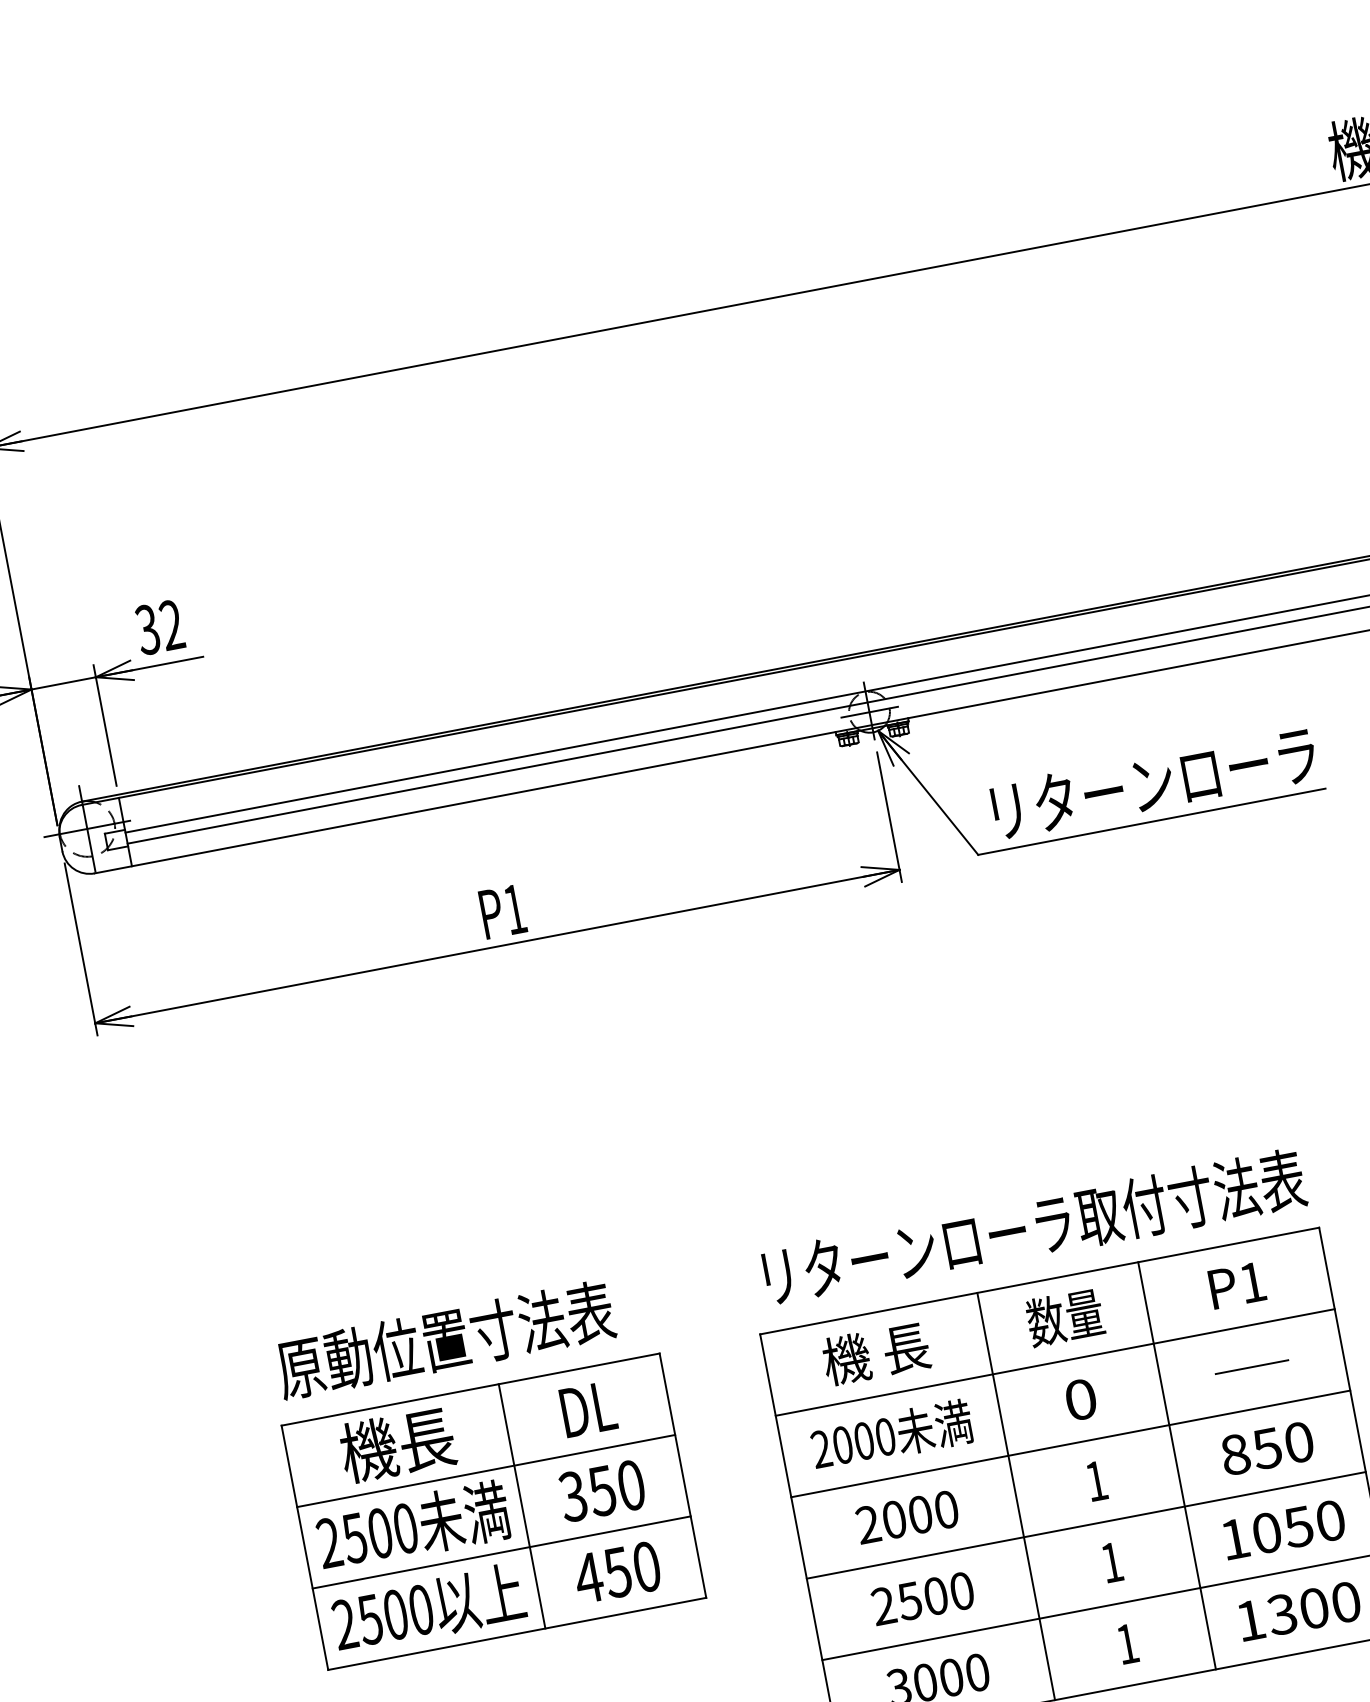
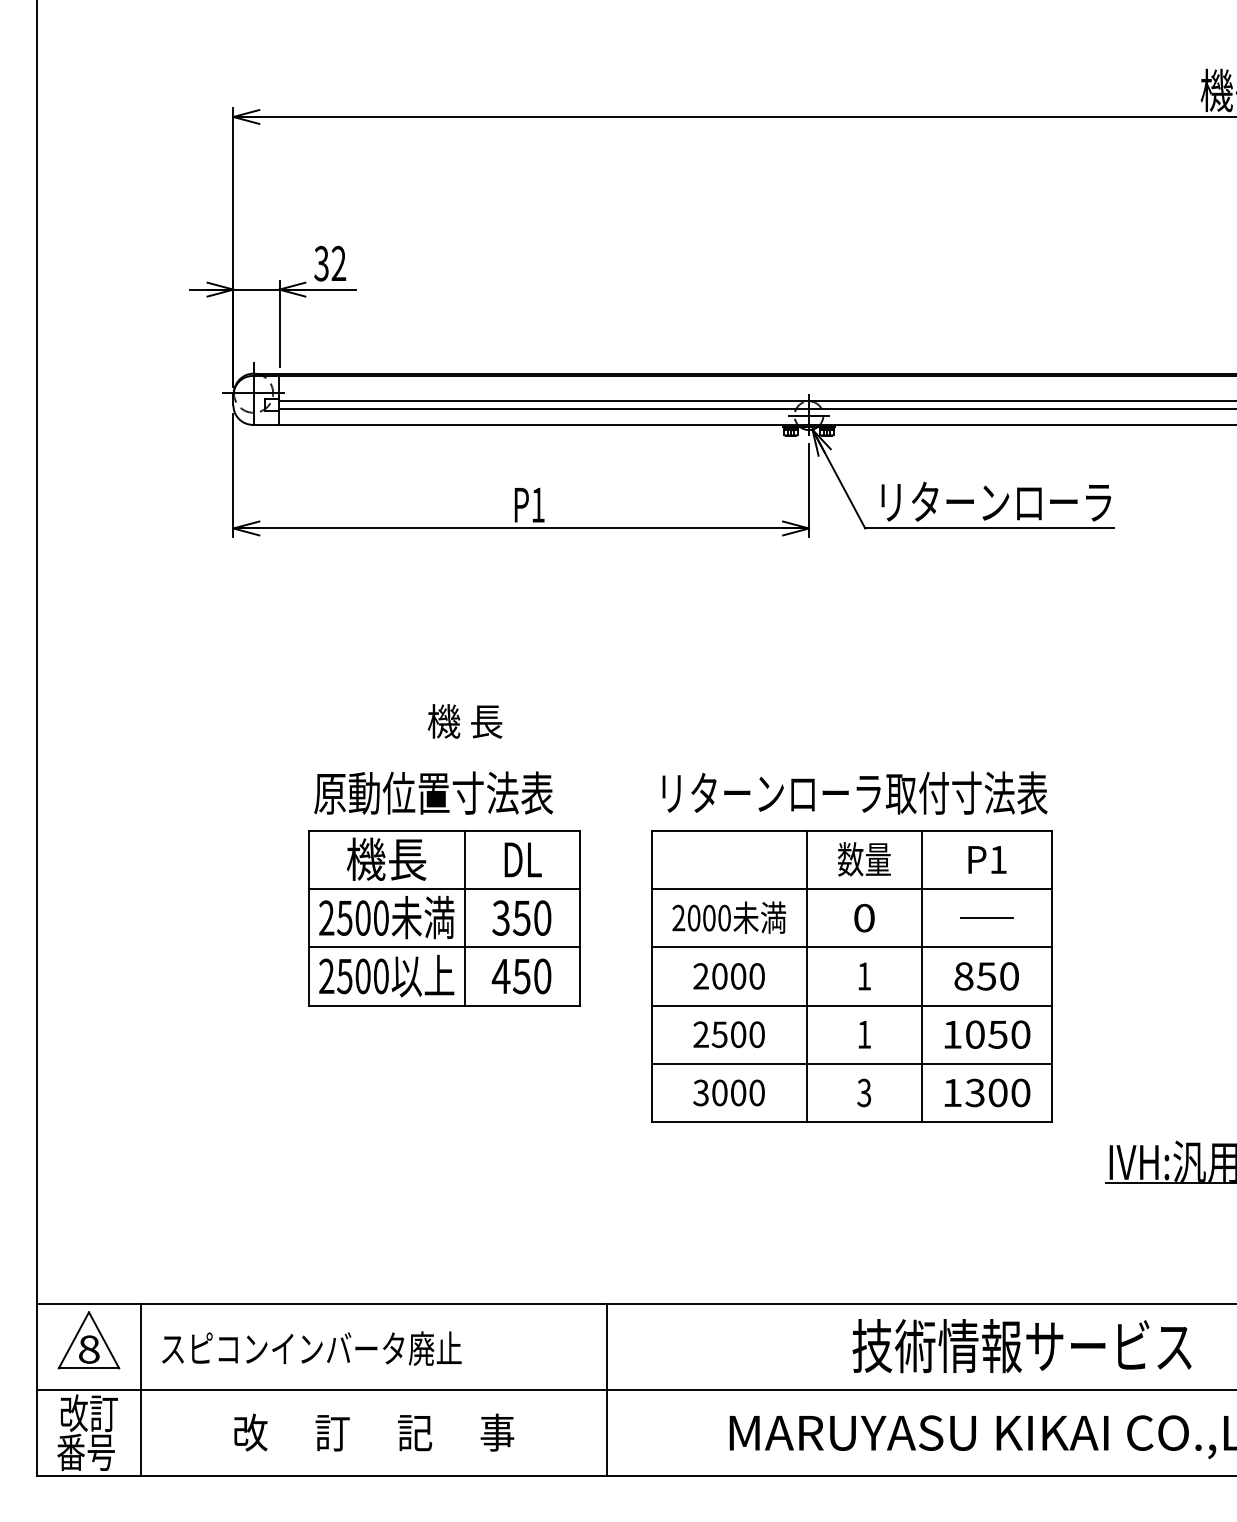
text: (876, 1353) -> (465, 721), moved
text: (1127, 1643) -> (864, 1092), 1 -> 3

